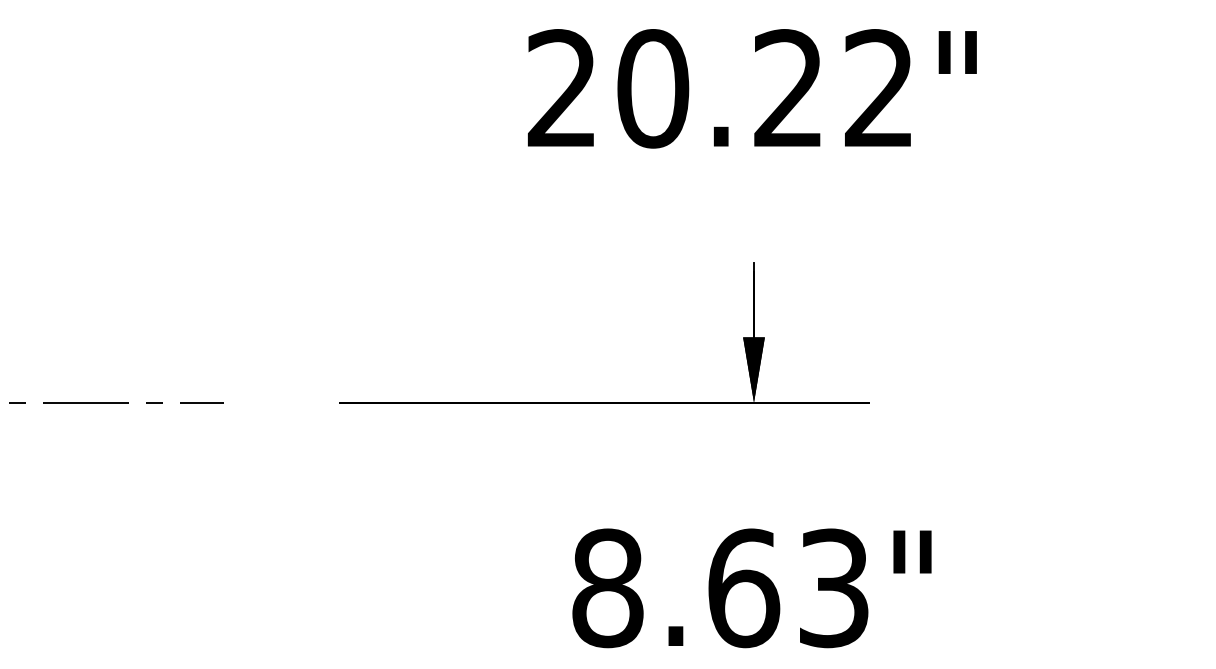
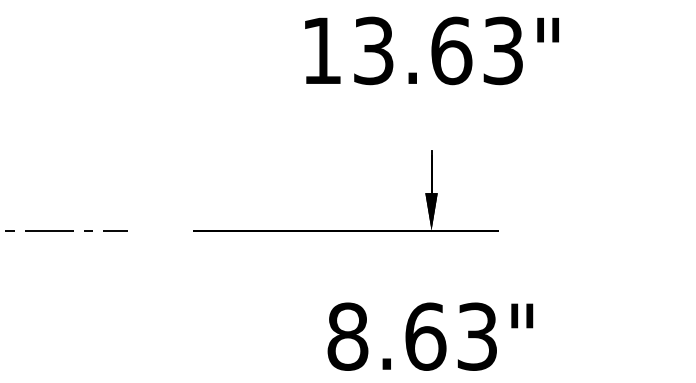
text: (720, 88) -> (412, 50), 20.22" -> 13.63"

